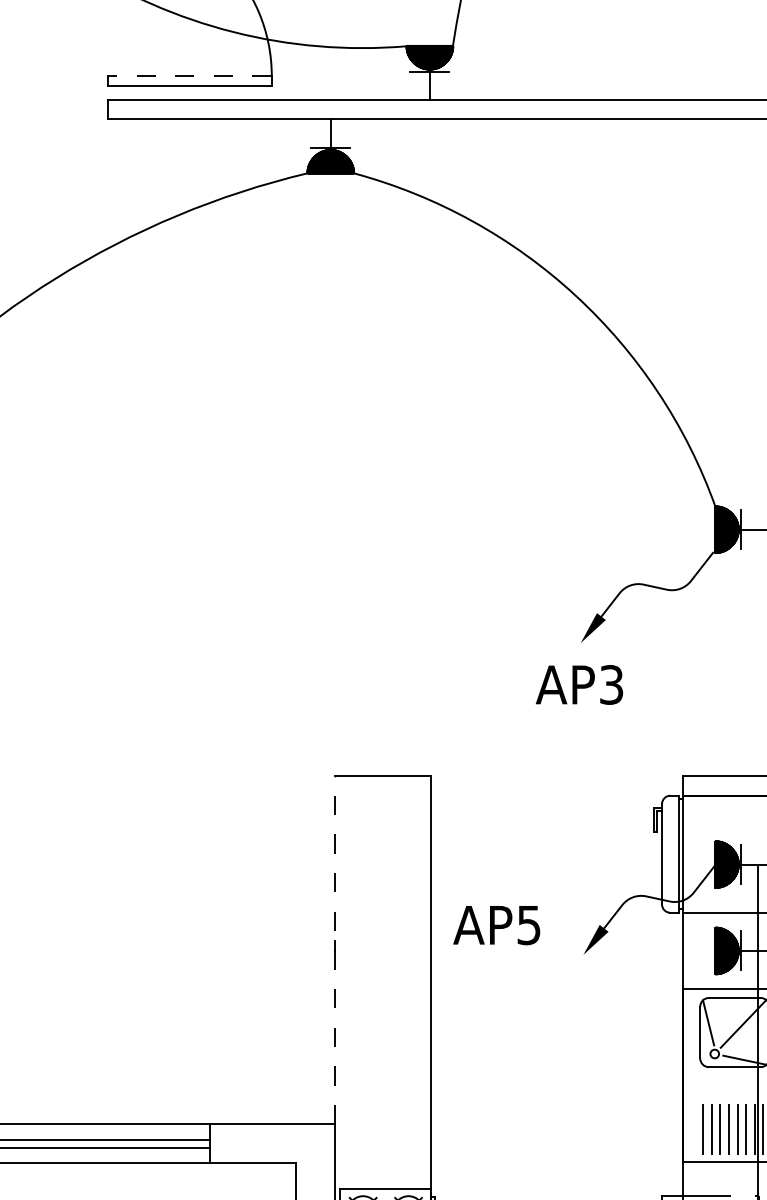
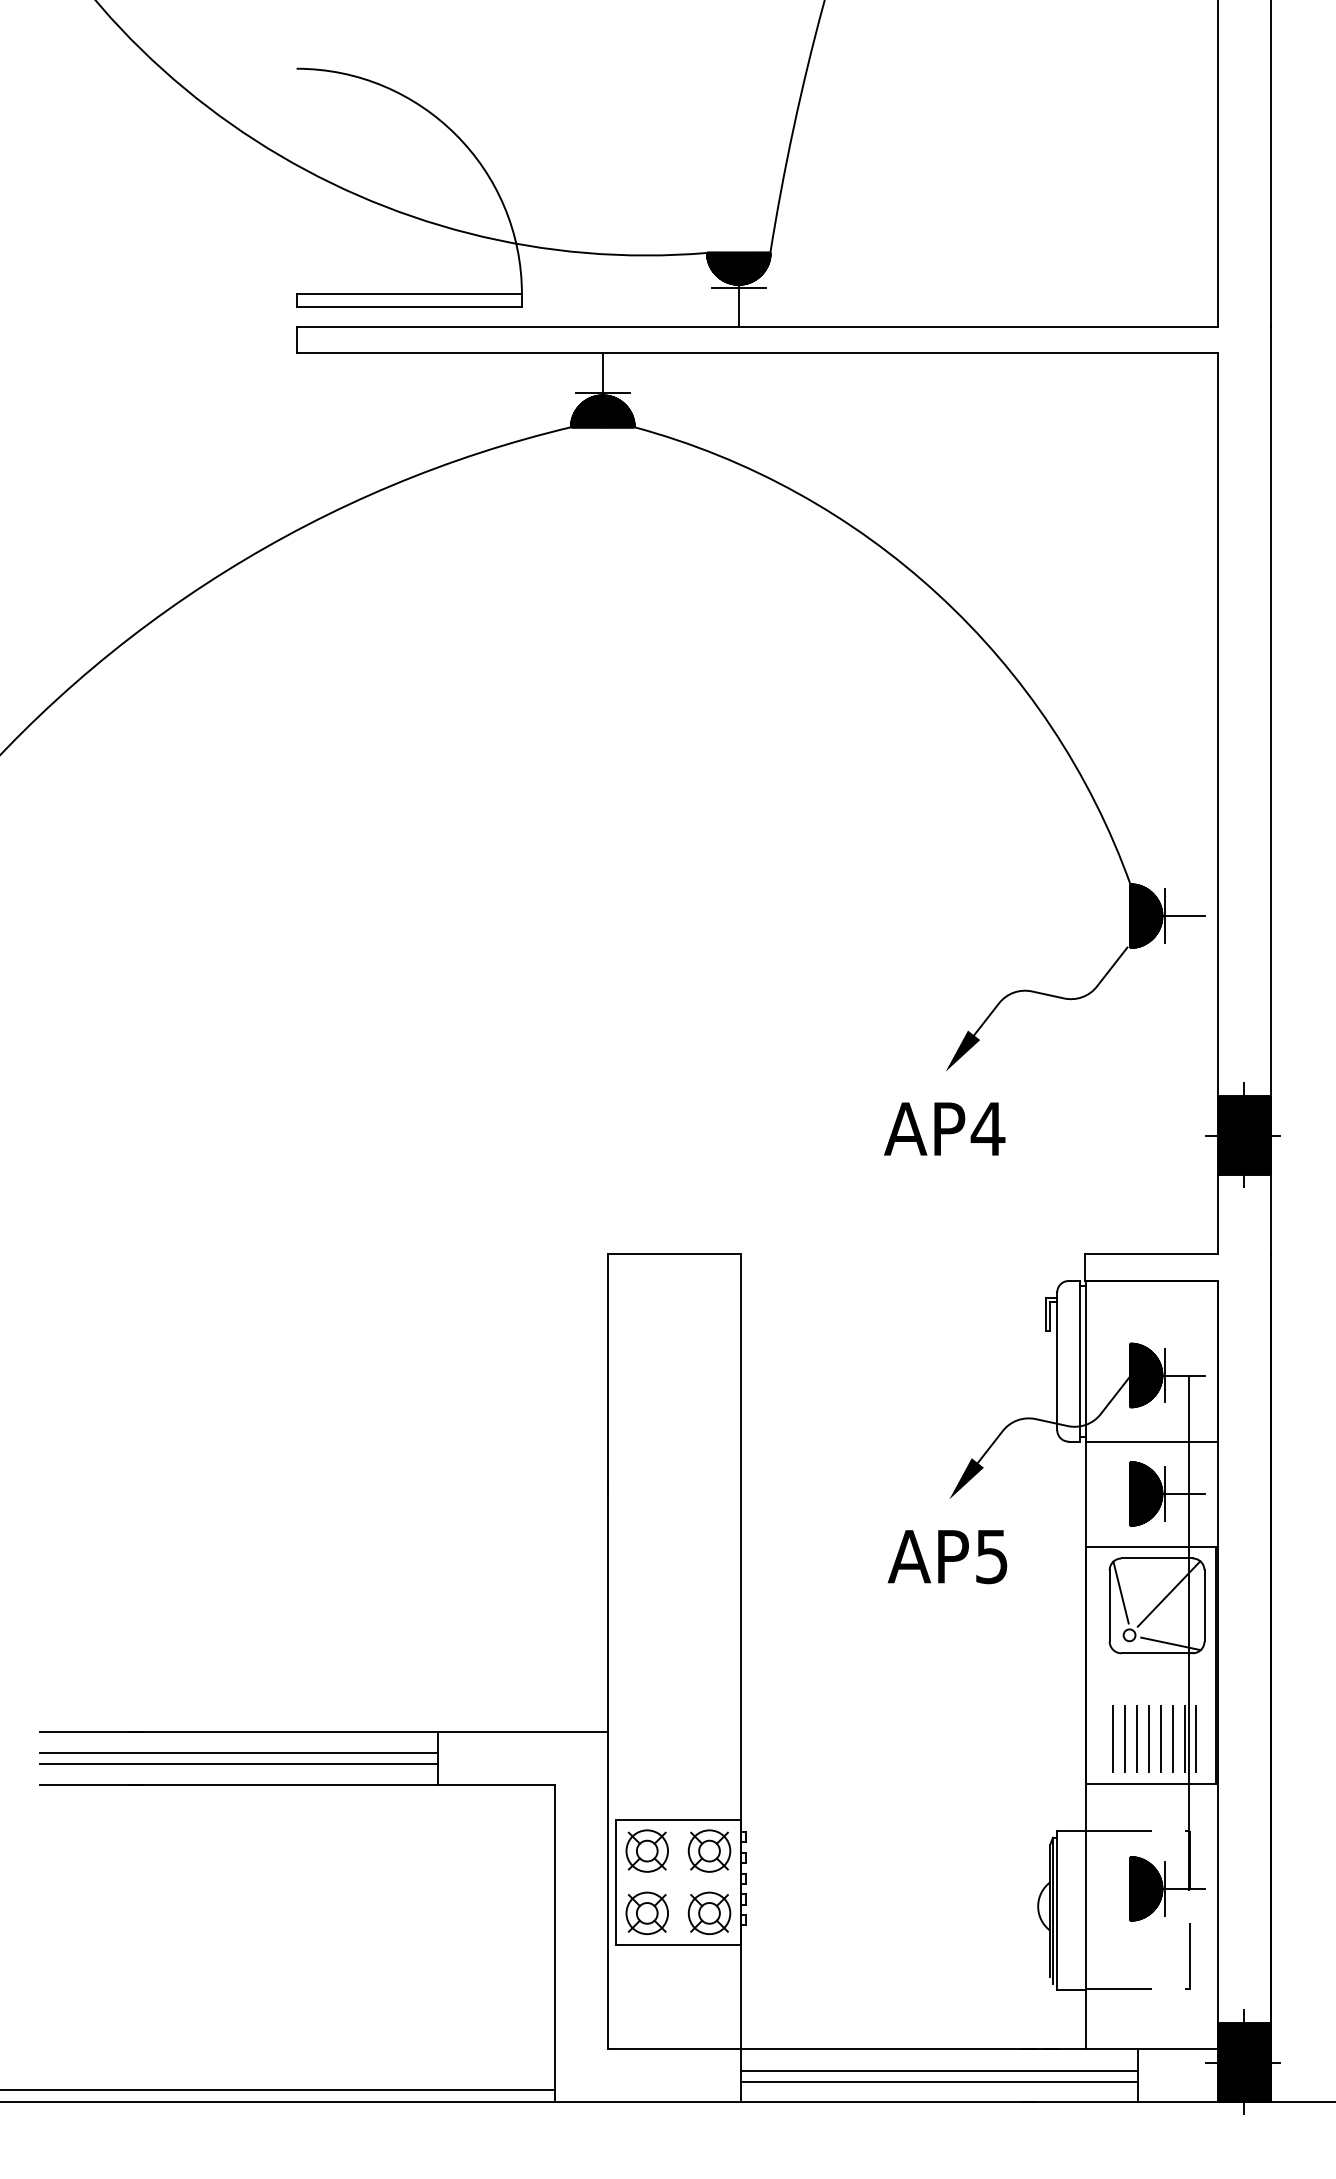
line: (189, 76) -> (409, 294), dashed -> solid
text: (611, 684) -> (987, 1128), AP3 -> AP4
text: (496, 925) -> (947, 1557), moved
line: (334, 950) -> (608, 1493), dashed -> solid

